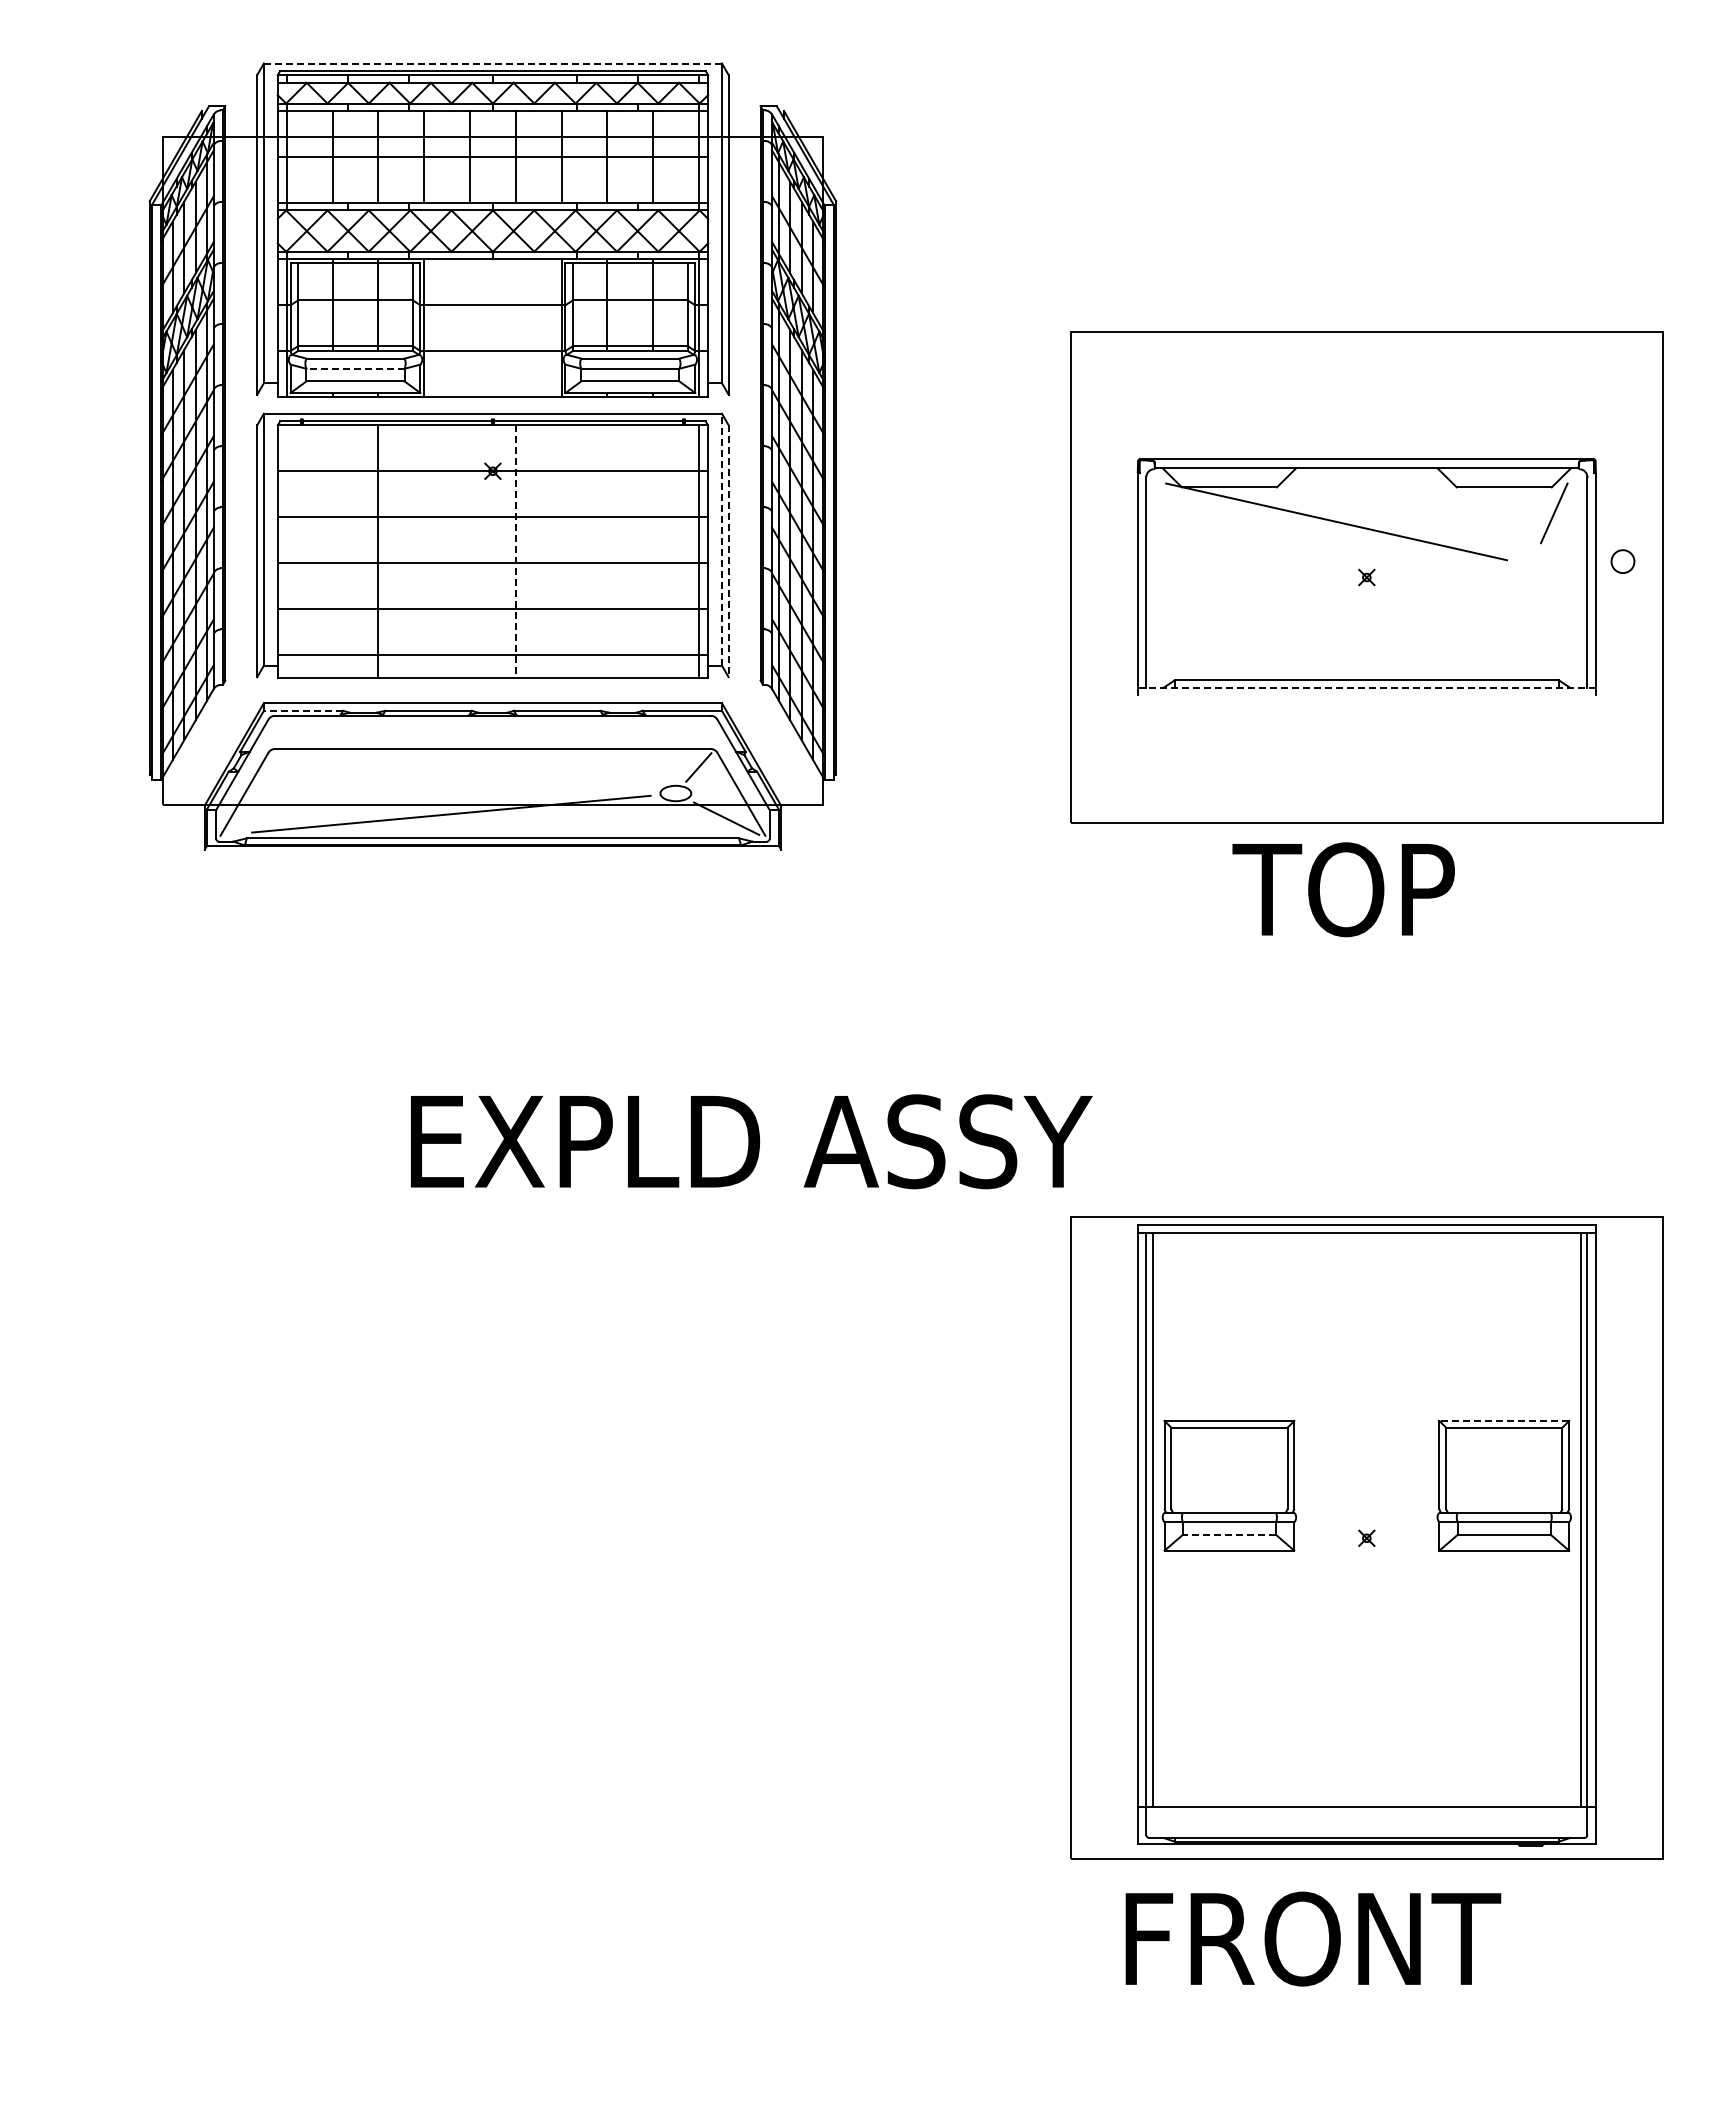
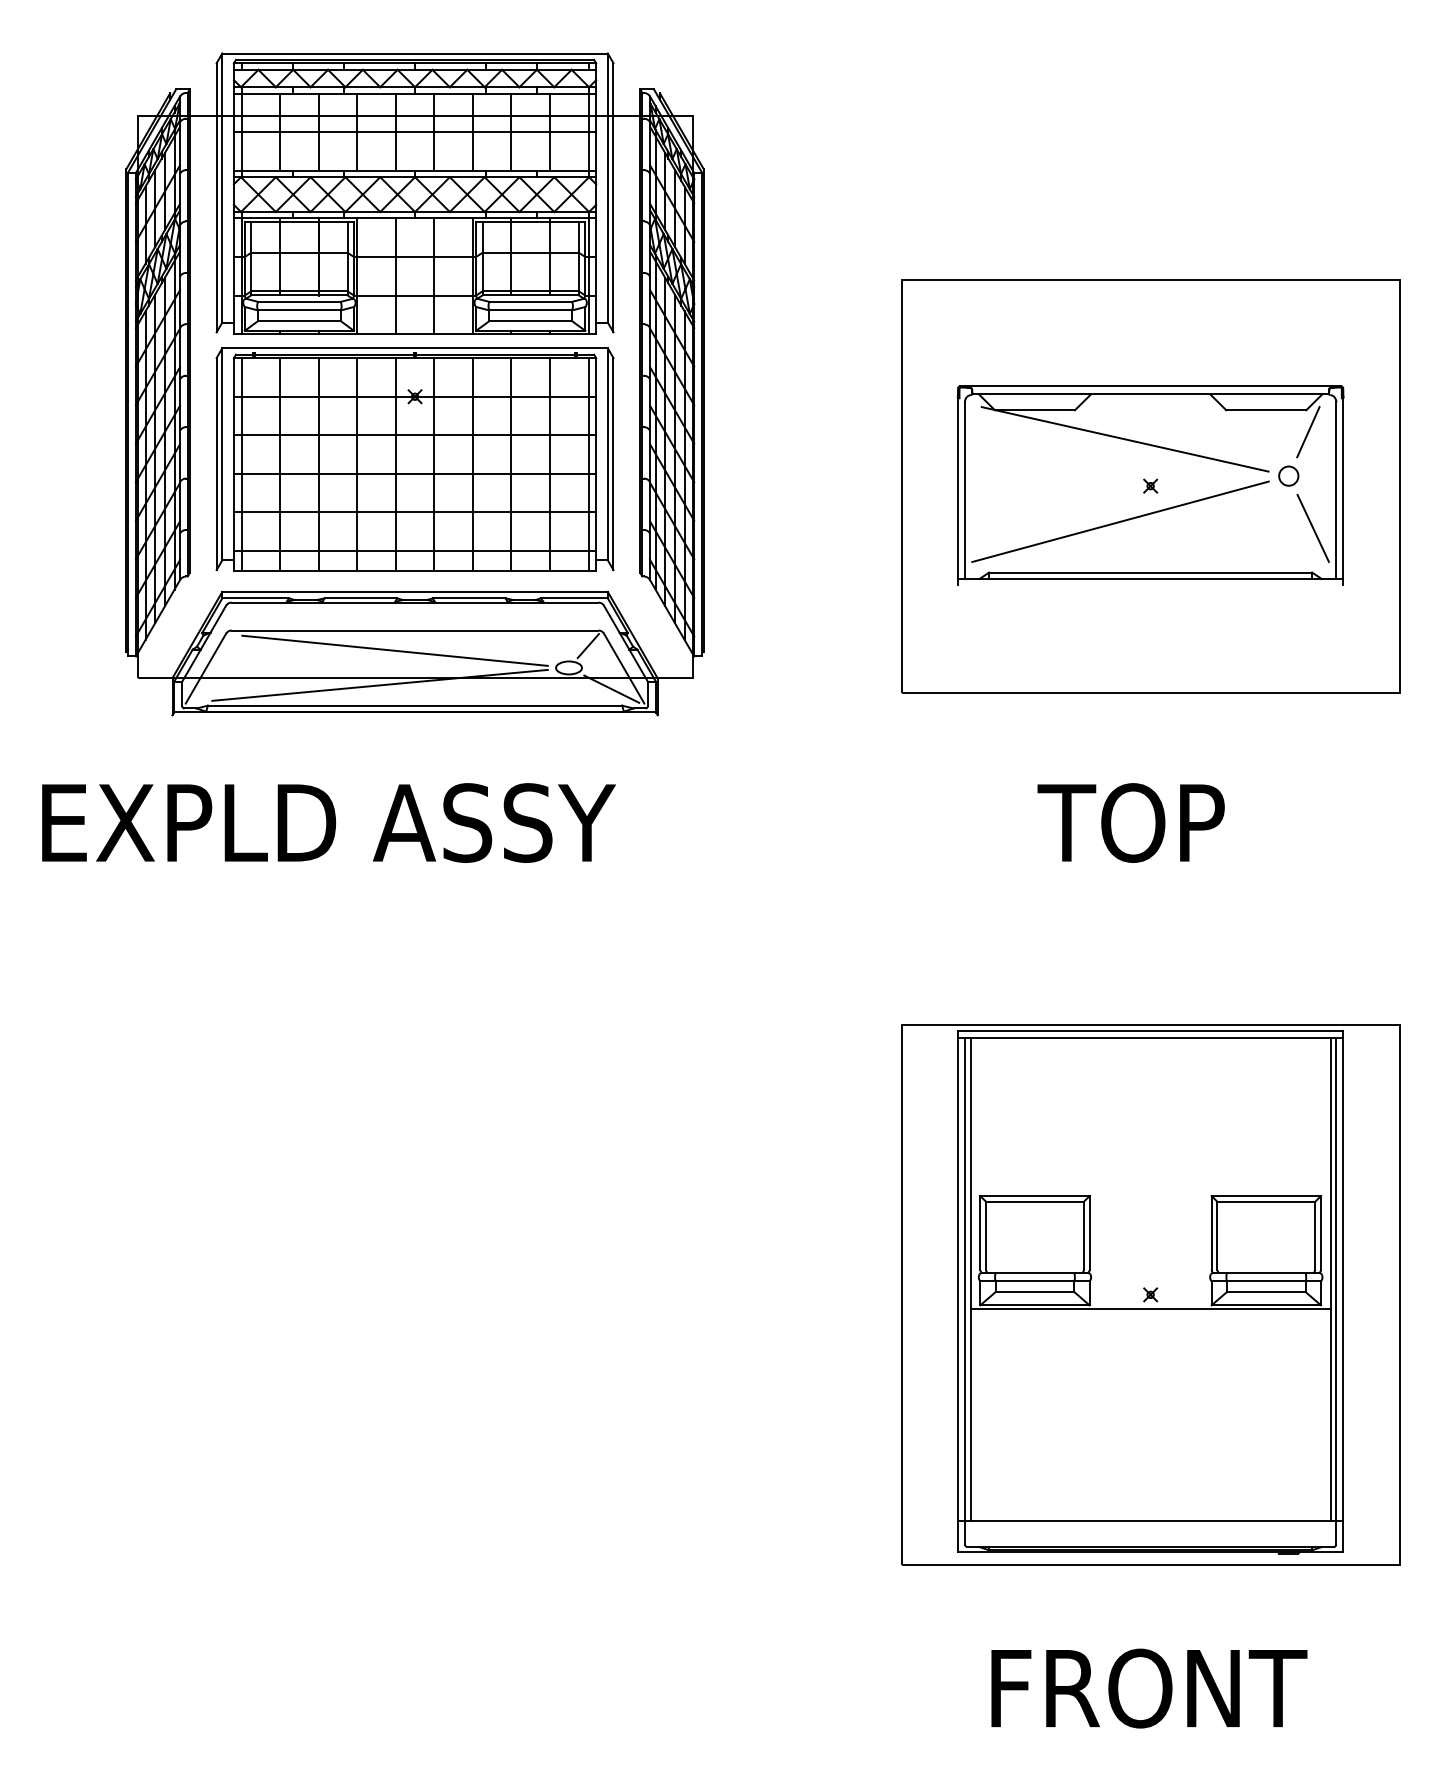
line: (493, 63) -> (415, 53), dashed -> solid
line: (470, 327) -> (396, 275), added
line: (515, 327) -> (434, 275), added
line: (355, 368) -> (299, 310), dashed -> solid
line: (721, 539) -> (607, 454), dashed -> solid
line: (286, 551) -> (241, 464), added
line: (332, 551) -> (280, 464), added
line: (424, 551) -> (357, 464), added
line: (470, 551) -> (396, 464), added
line: (561, 551) -> (472, 464), added
line: (607, 551) -> (511, 464), added
line: (653, 551) -> (550, 464), added
line: (728, 551) -> (613, 464), dashed -> solid
line: (515, 552) -> (434, 465), dashed -> solid
circle: (1622, 561) -> (1288, 476), moved
line: (1331, 619) -> (1120, 521), added
line: (1559, 627) -> (1312, 528), added
line: (1367, 687) -> (1151, 578), dashed -> solid
line: (303, 710) -> (255, 598), dashed -> solid
line: (468, 773) -> (394, 651), added
text: (1343, 889) -> (1130, 822), moved
text: (751, 1141) -> (328, 822), moved
line: (1504, 1420) -> (1266, 1195), dashed -> solid
line: (1229, 1534) -> (1035, 1291), dashed -> solid
line: (1366, 1554) -> (1150, 1308), added
text: (1313, 1938) -> (1149, 1688), moved

